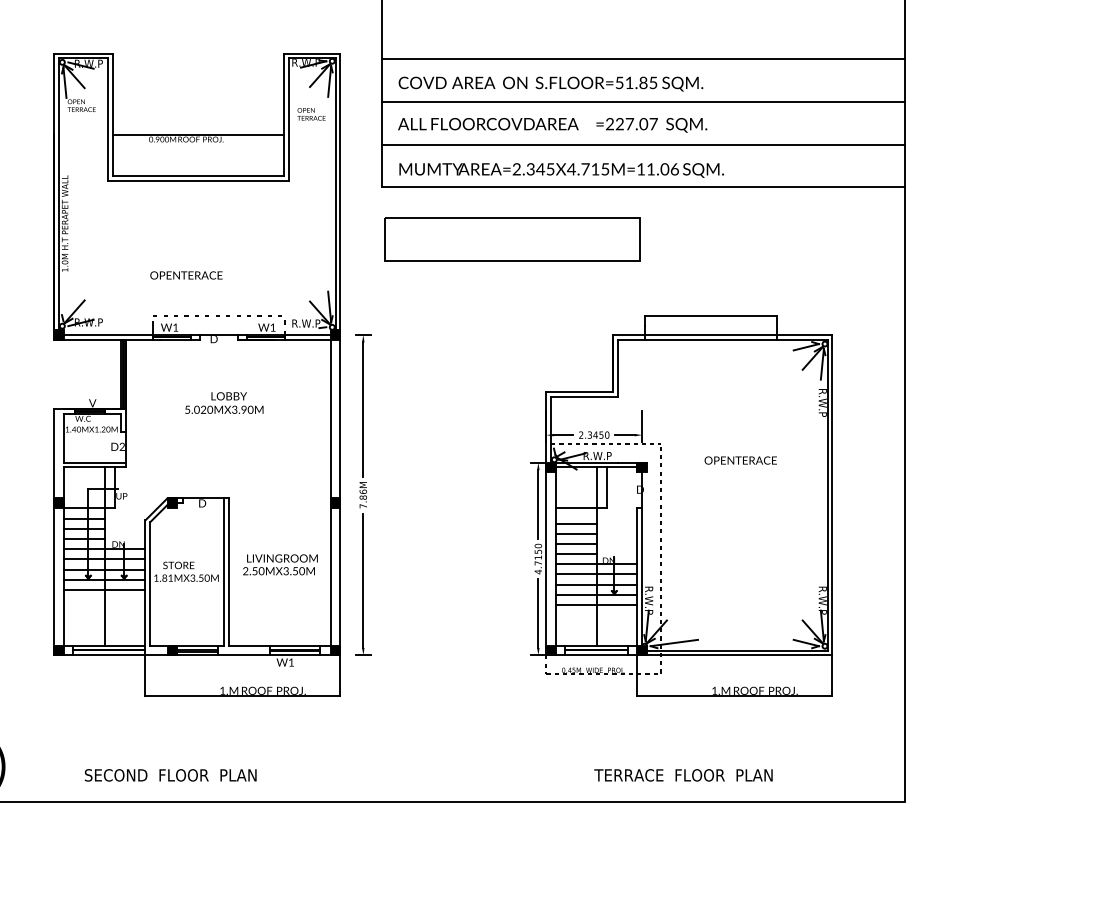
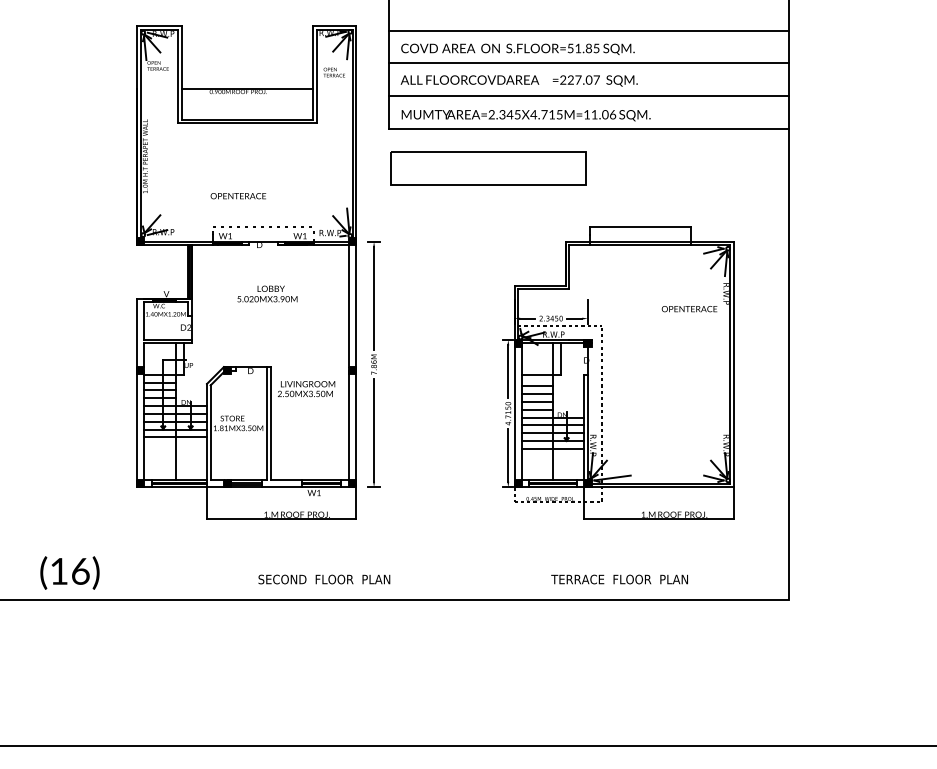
text: (740, 461) -> (689, 309), moved
text: (280, 565) -> (306, 389), moved
text: (170, 775) -> (324, 579), moved

